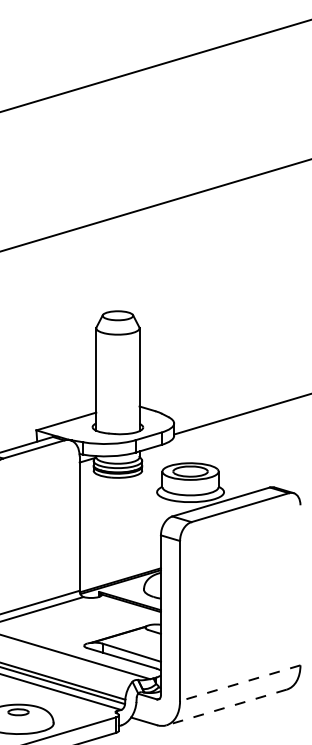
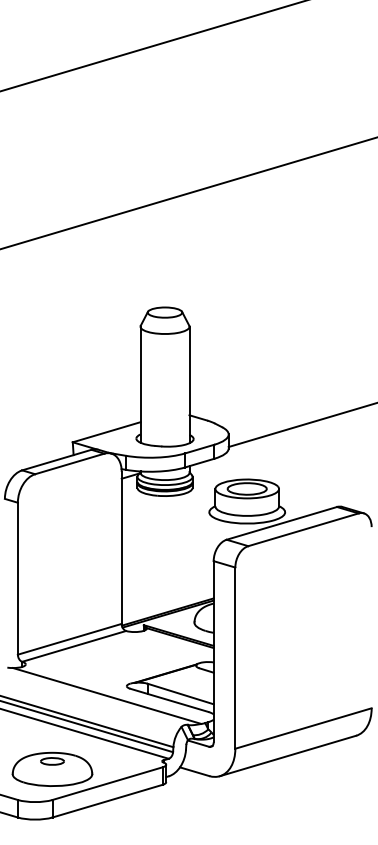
line: (240, 683) -> (303, 728), dashed -> solid
line: (226, 707) -> (287, 756), dashed -> solid

